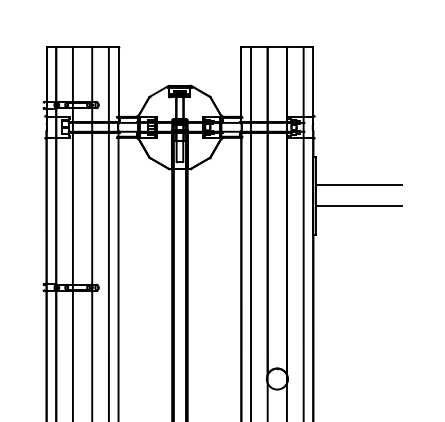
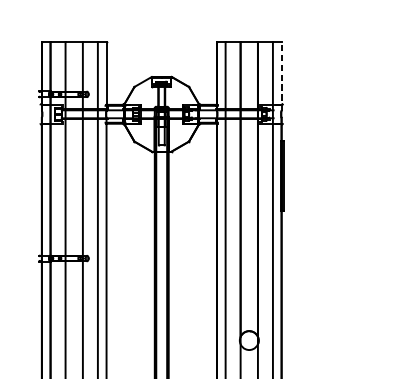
line: (313, 84) -> (281, 75), solid -> dashed
line: (358, 185) -> (322, 166), removed
line: (358, 206) -> (322, 185), removed

